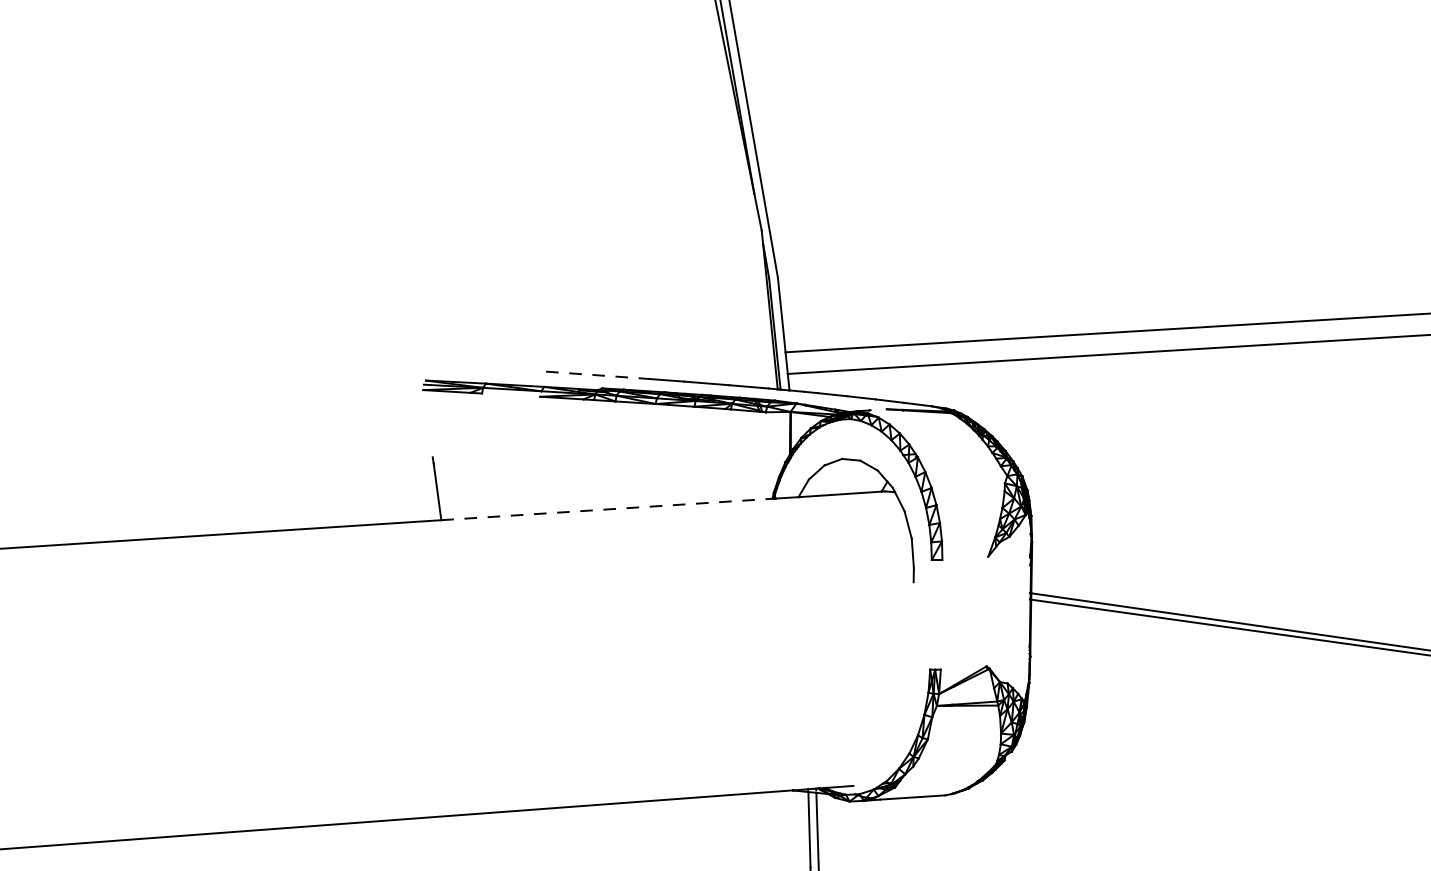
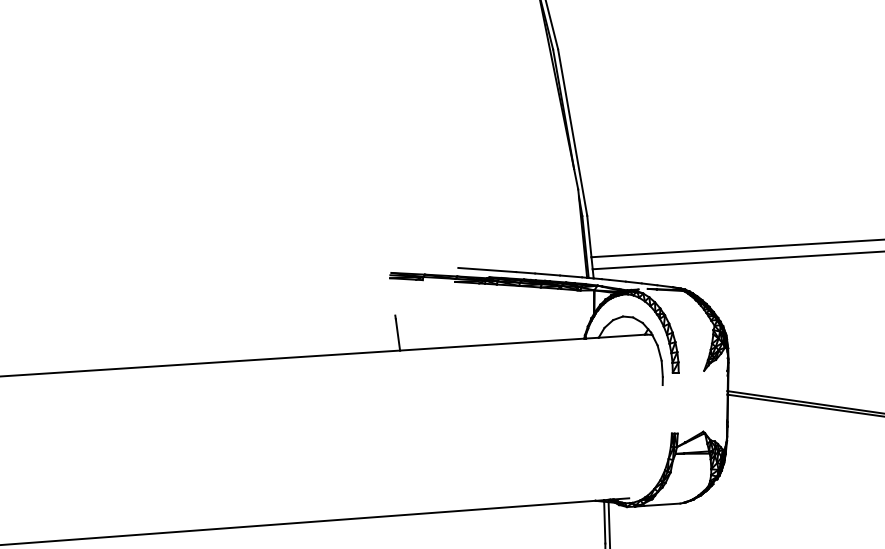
line: (598, 376) -> (487, 270), dashed -> solid
line: (607, 509) -> (492, 344), dashed -> solid

